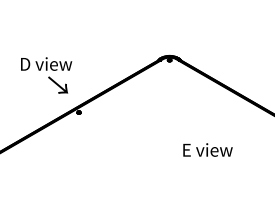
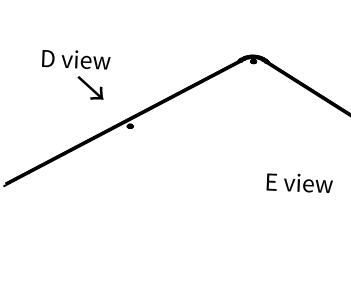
text: (46, 75) -> (75, 74), moved

